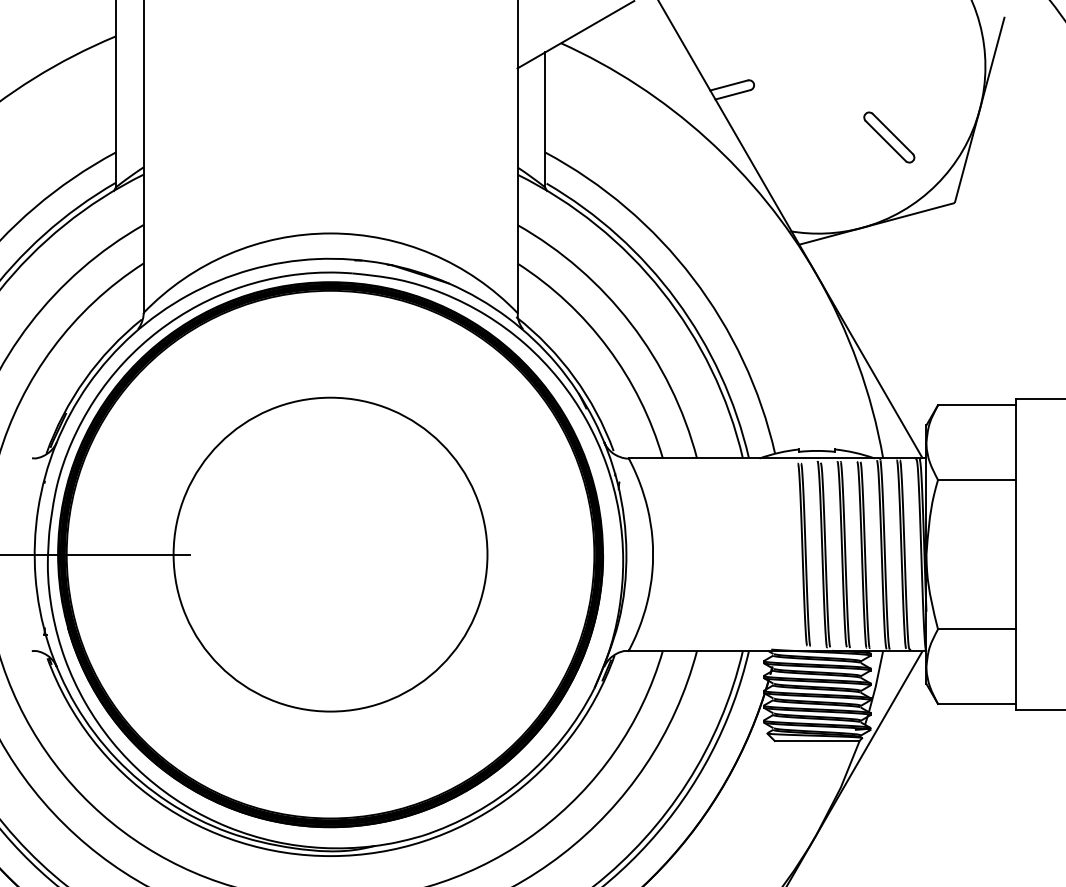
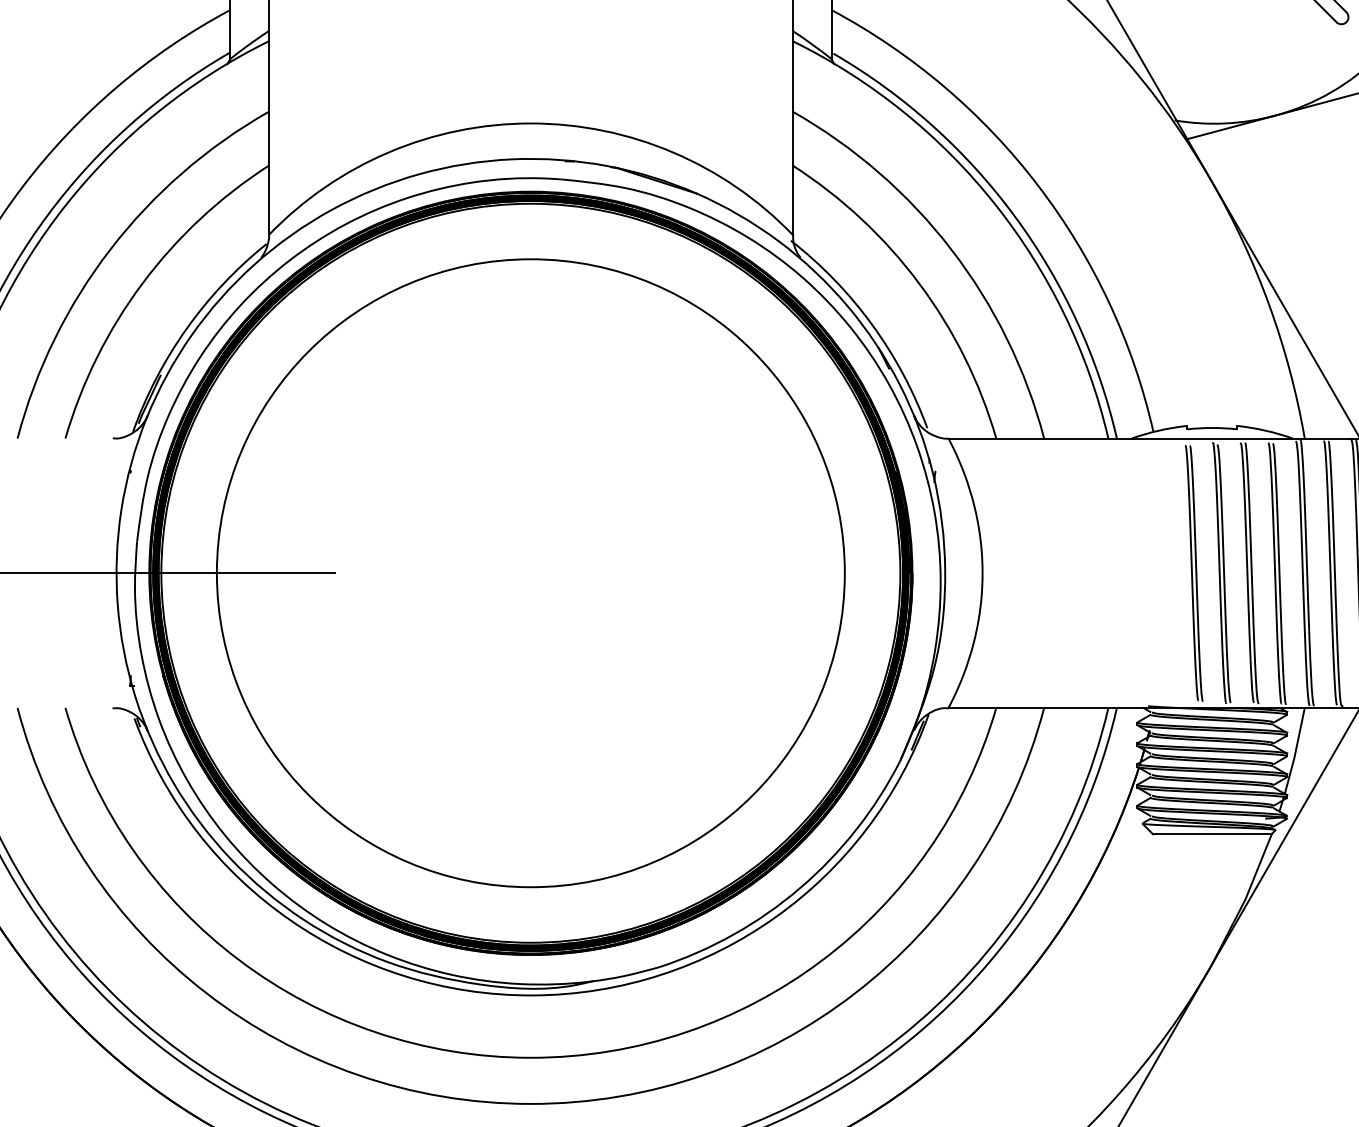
circle: (330, 554) -> (530, 573), size x1.43

